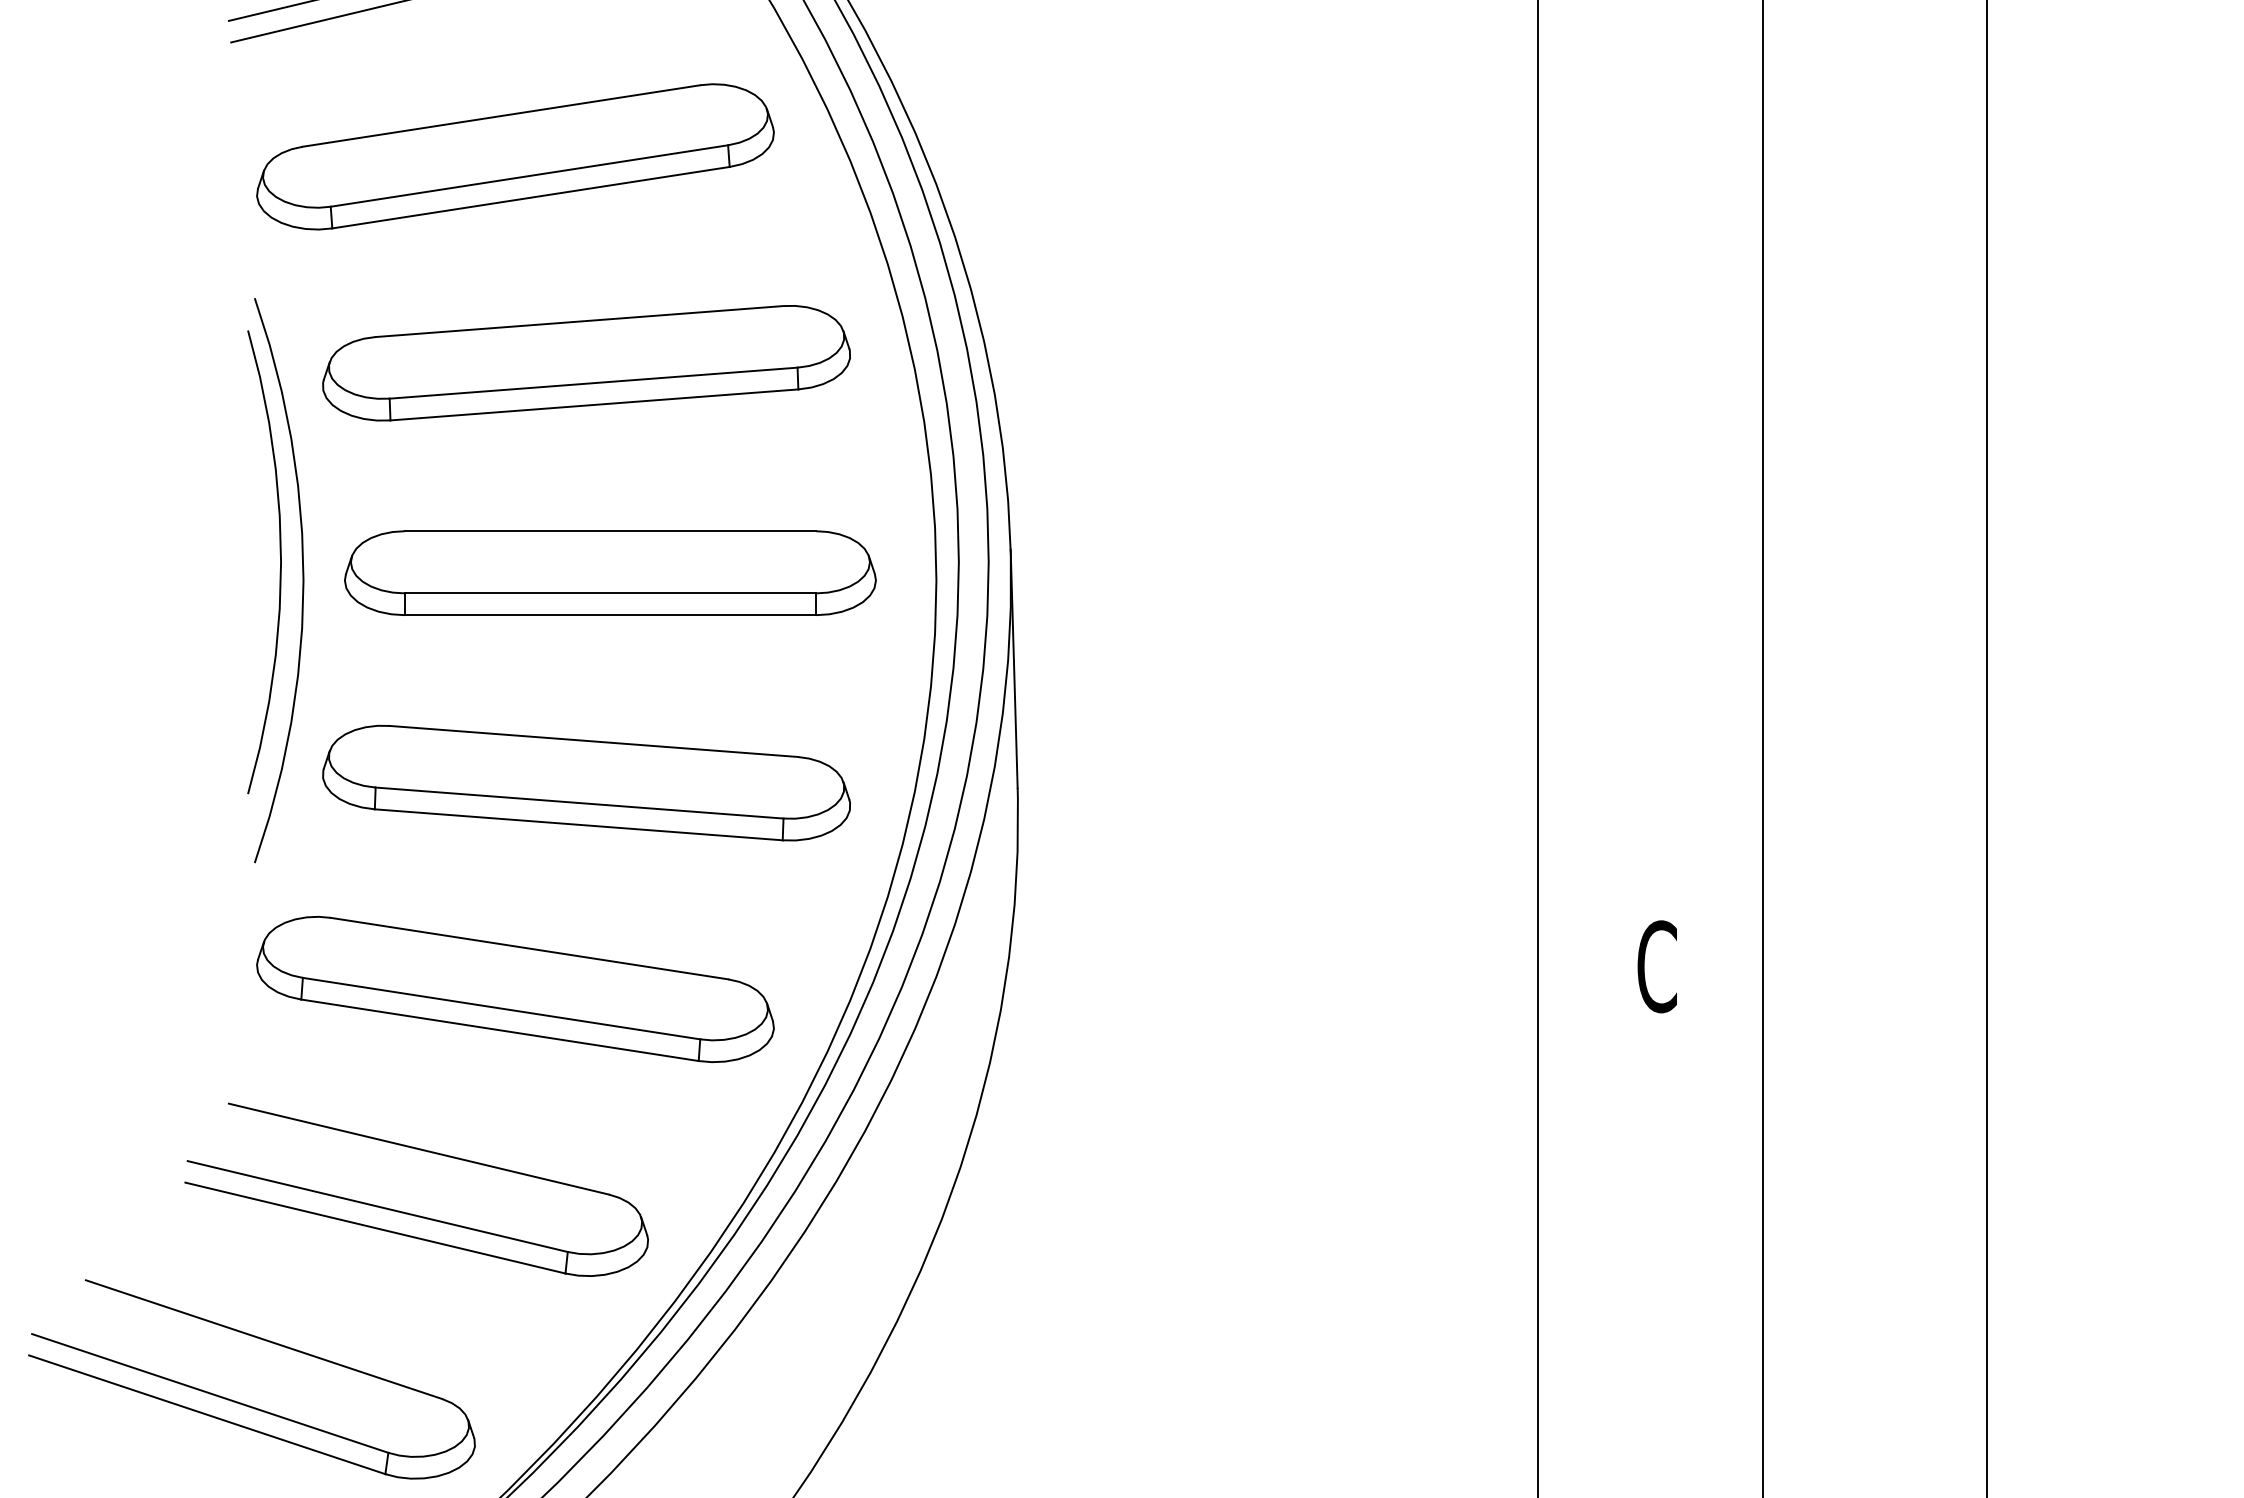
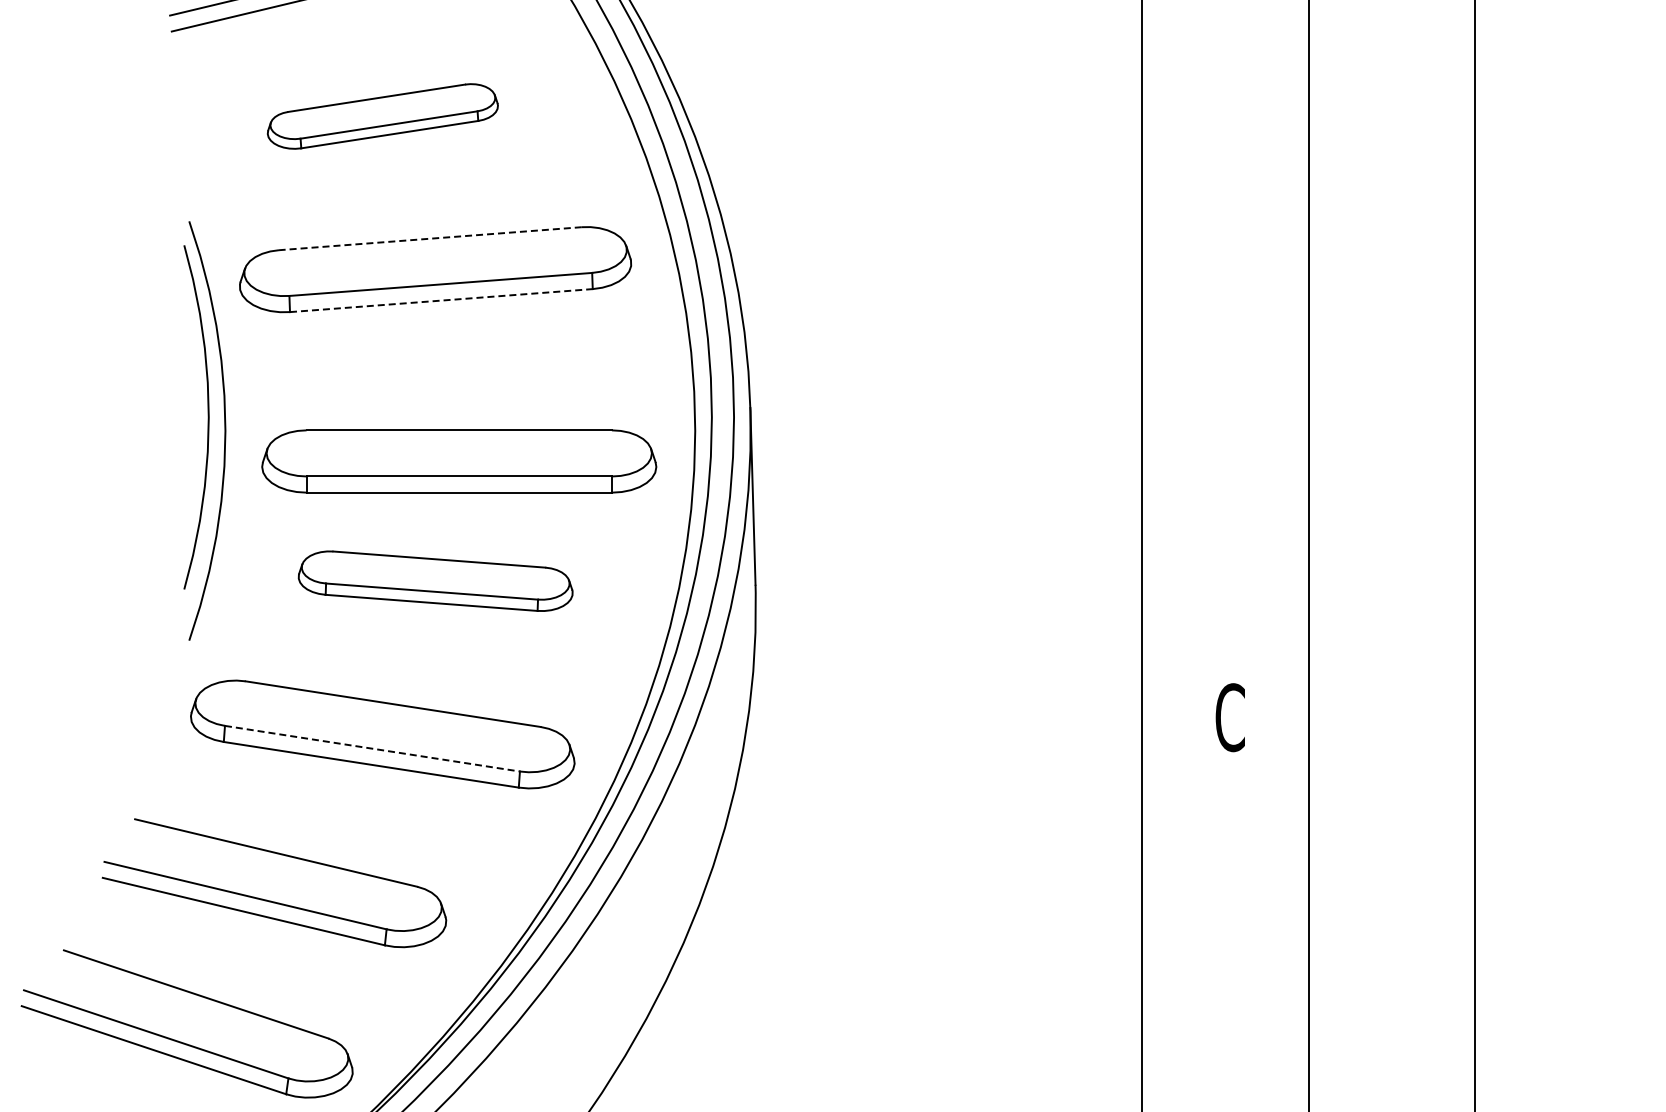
part: (515, 156) -> (382, 116), size x0.6
line: (579, 321) -> (430, 238), solid -> dashed
line: (594, 404) -> (441, 300), solid -> dashed
part: (610, 573) -> (459, 461), moved
part: (586, 782) -> (435, 580), size x0.7
line: (501, 1008) -> (372, 748), solid -> dashed
part: (412, 1213) -> (271, 900), moved

